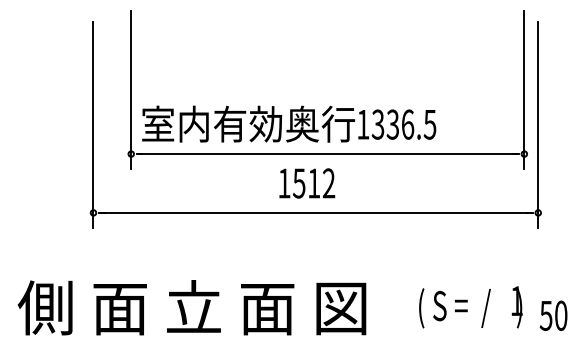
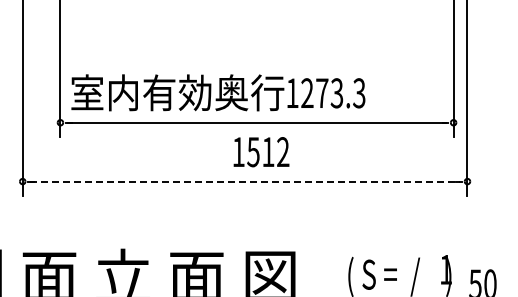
text: (403, 124) -> (332, 93), 1336.5 -> 1273.3
text: (307, 183) -> (261, 152), moved
line: (316, 212) -> (245, 181), solid -> dashed

